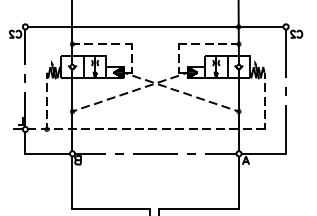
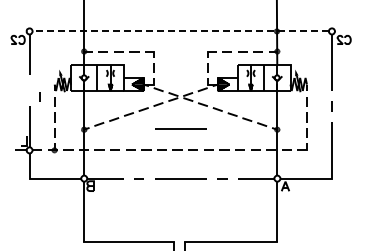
line: (155, 26) -> (180, 31), solid -> dashed
line: (25, 77) -> (39, 96), moved
line: (155, 110) -> (180, 128), added

